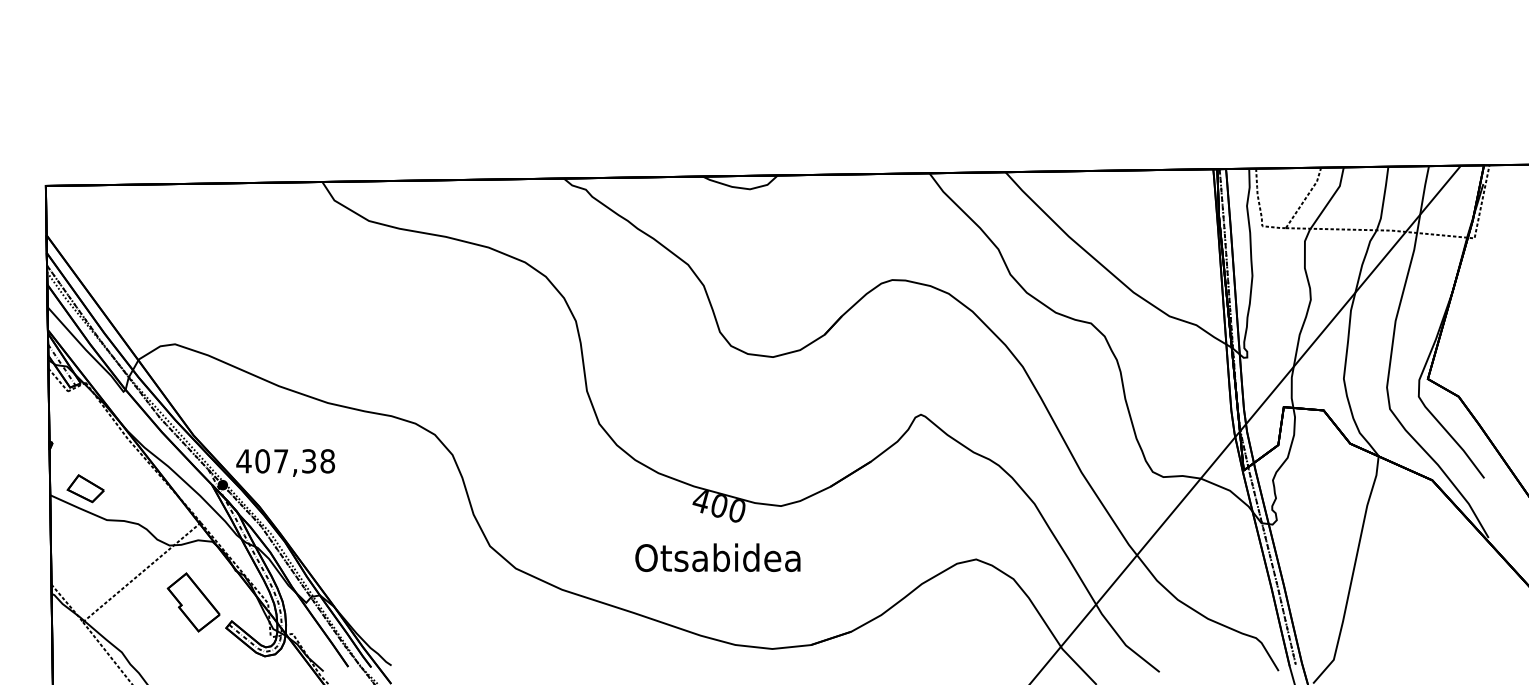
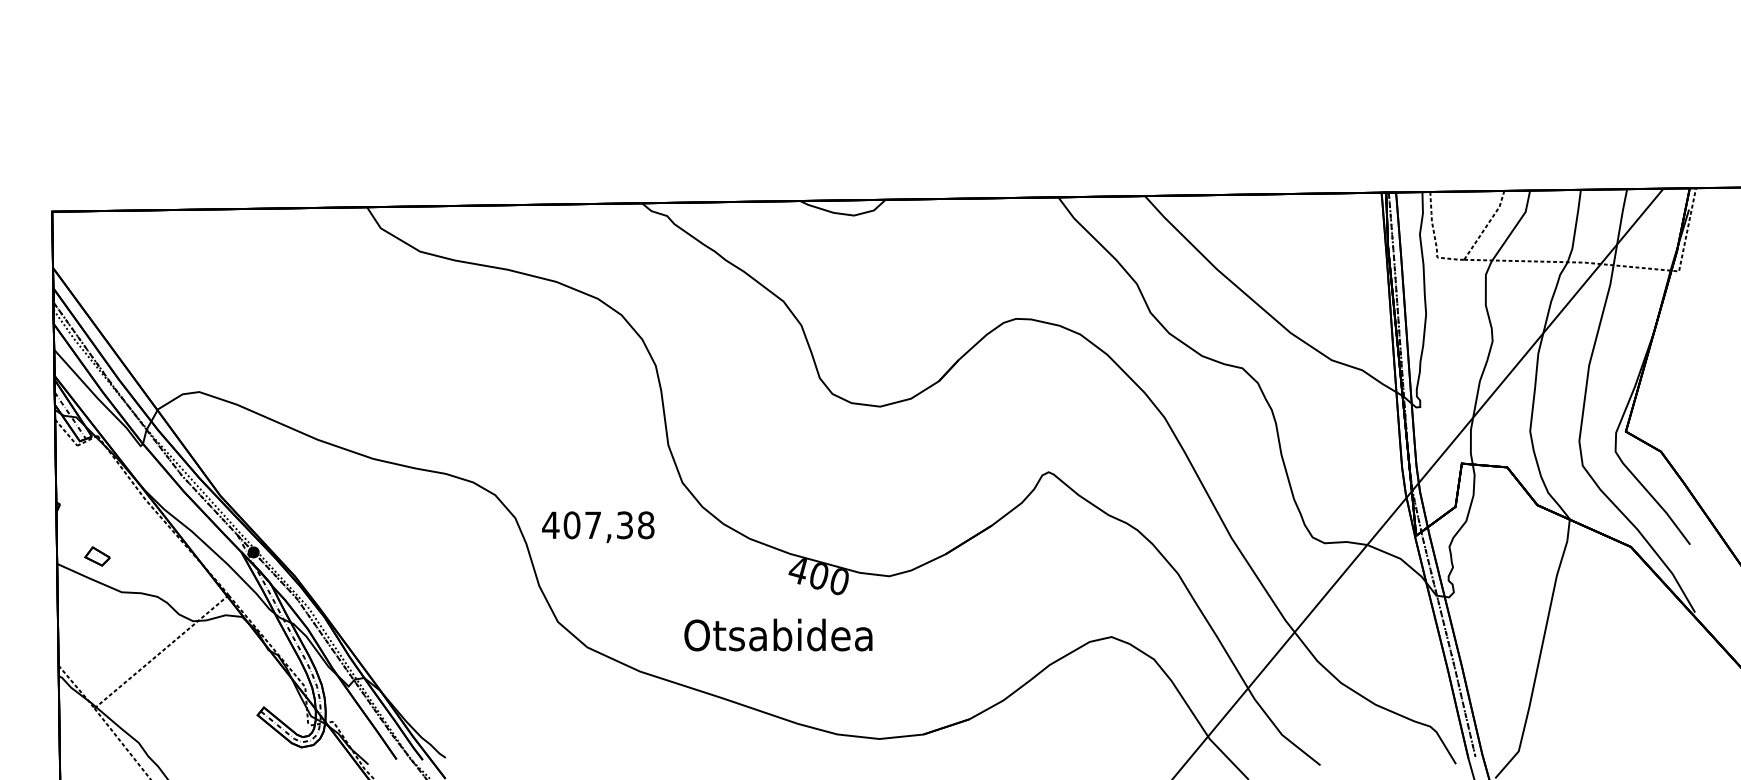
text: (285, 463) -> (598, 527), moved
part: (85, 488) -> (97, 556), size x0.6
text: (717, 557) -> (778, 634), moved
part: (193, 602) -> (220, 685), removed

